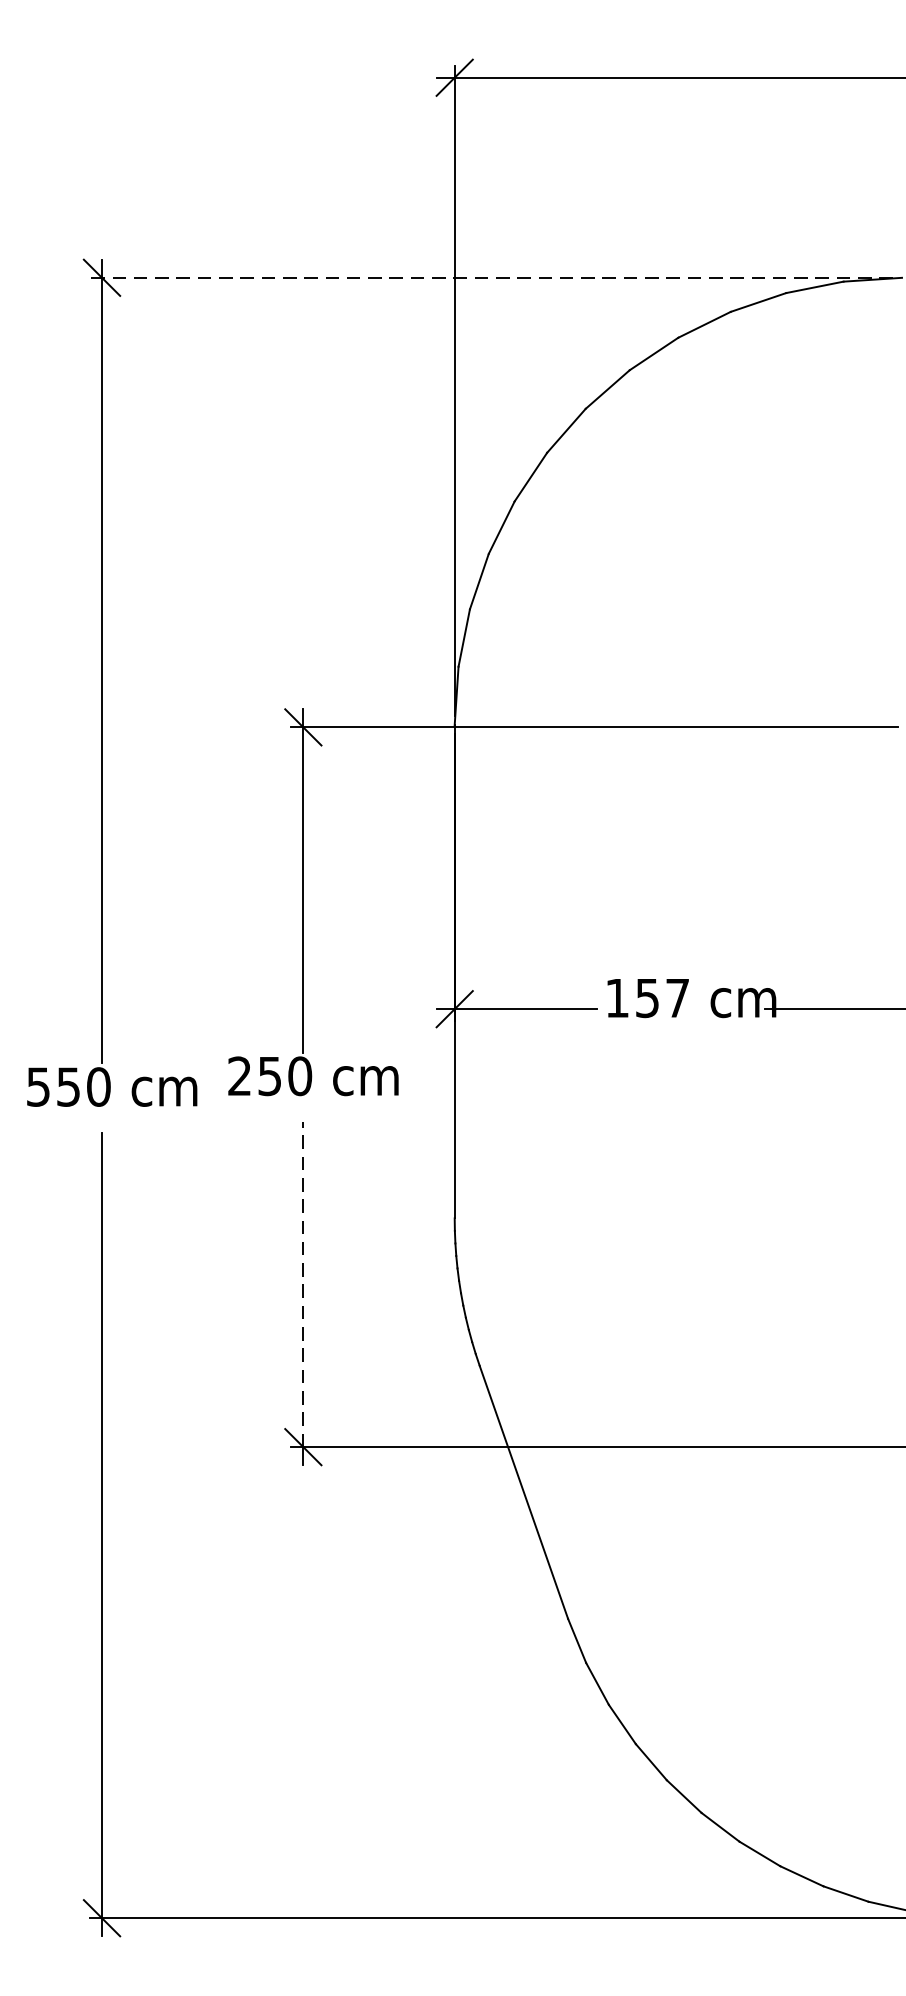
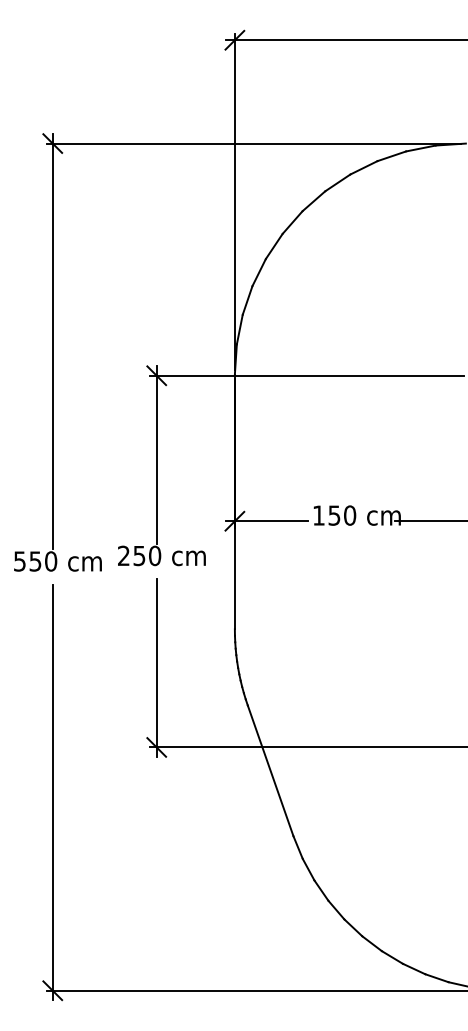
line: (490, 277) -> (253, 143), dashed -> solid
text: (678, 998) -> (350, 515), 157 -> 150
line: (302, 1282) -> (156, 662), dashed -> solid

